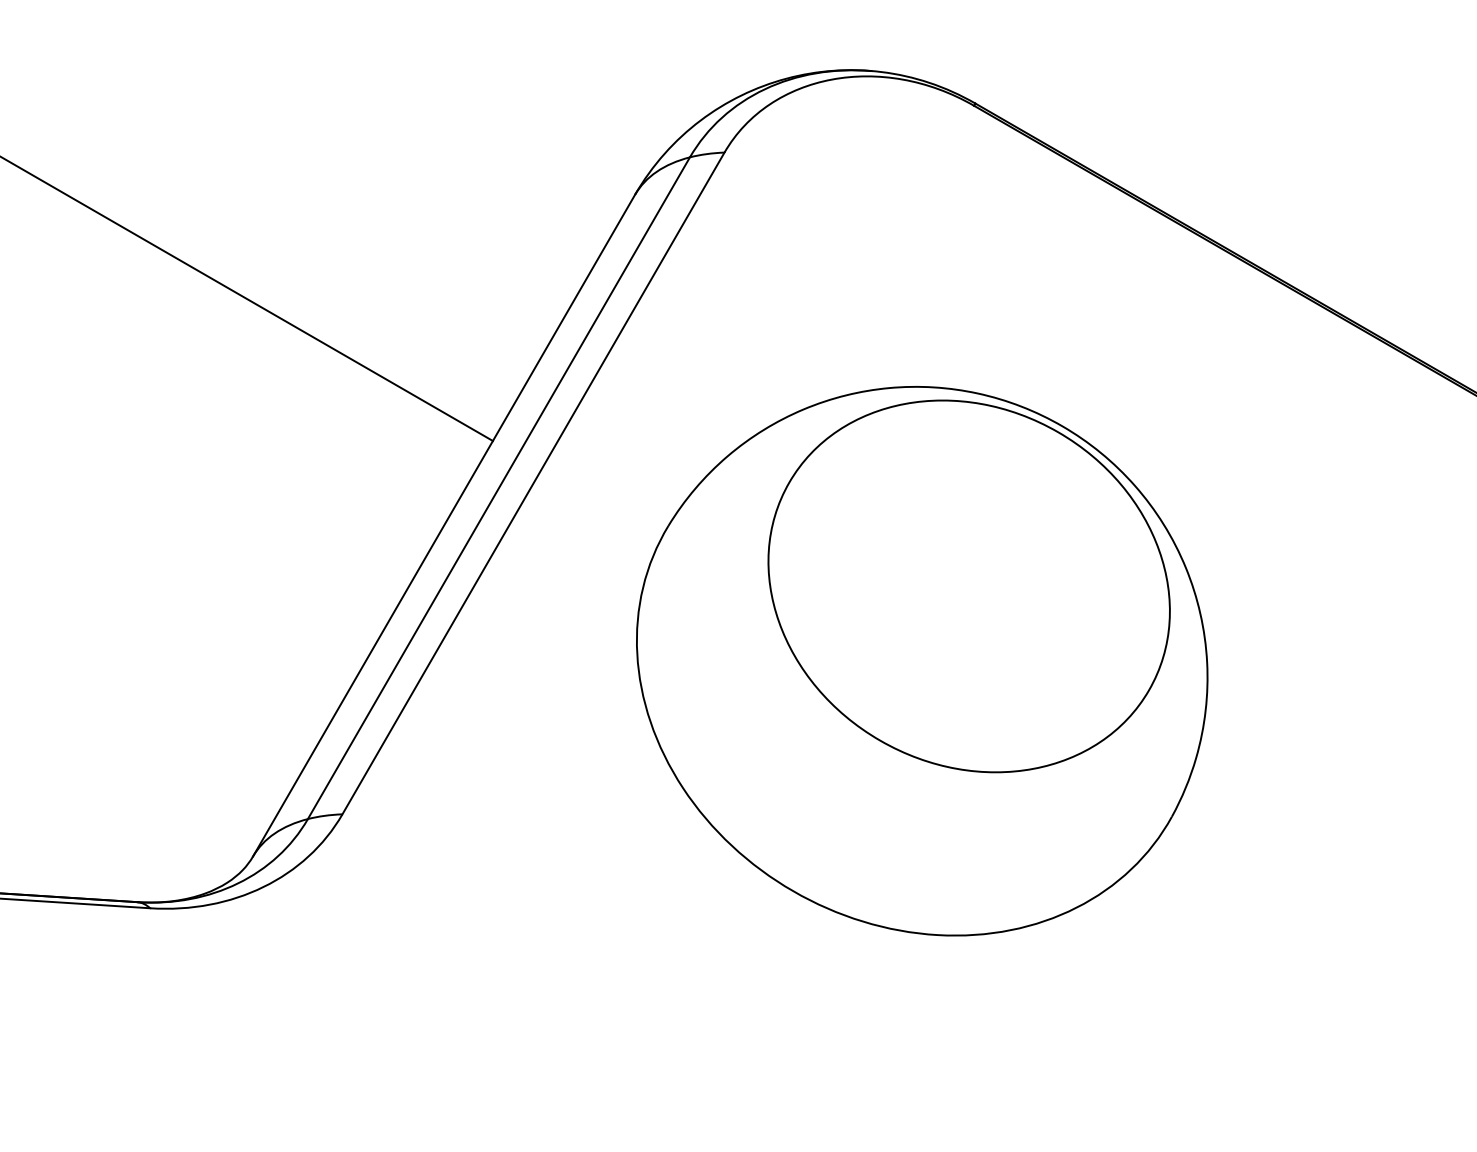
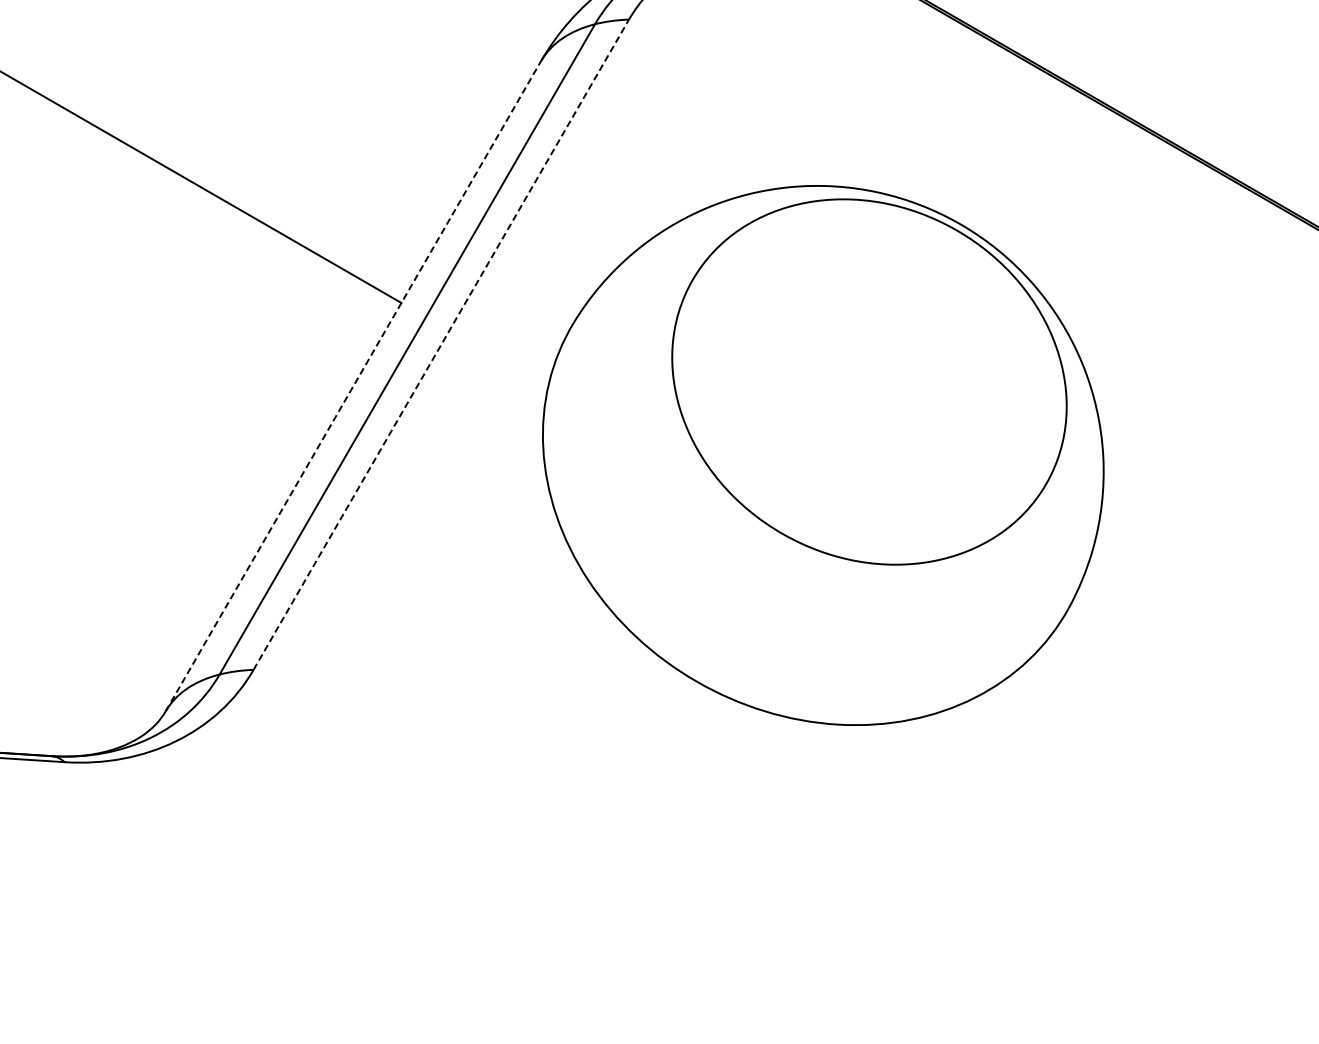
line: (533, 483) -> (441, 344), solid -> dashed
line: (444, 525) -> (353, 386), solid -> dashed
part: (922, 661) -> (823, 455), moved

